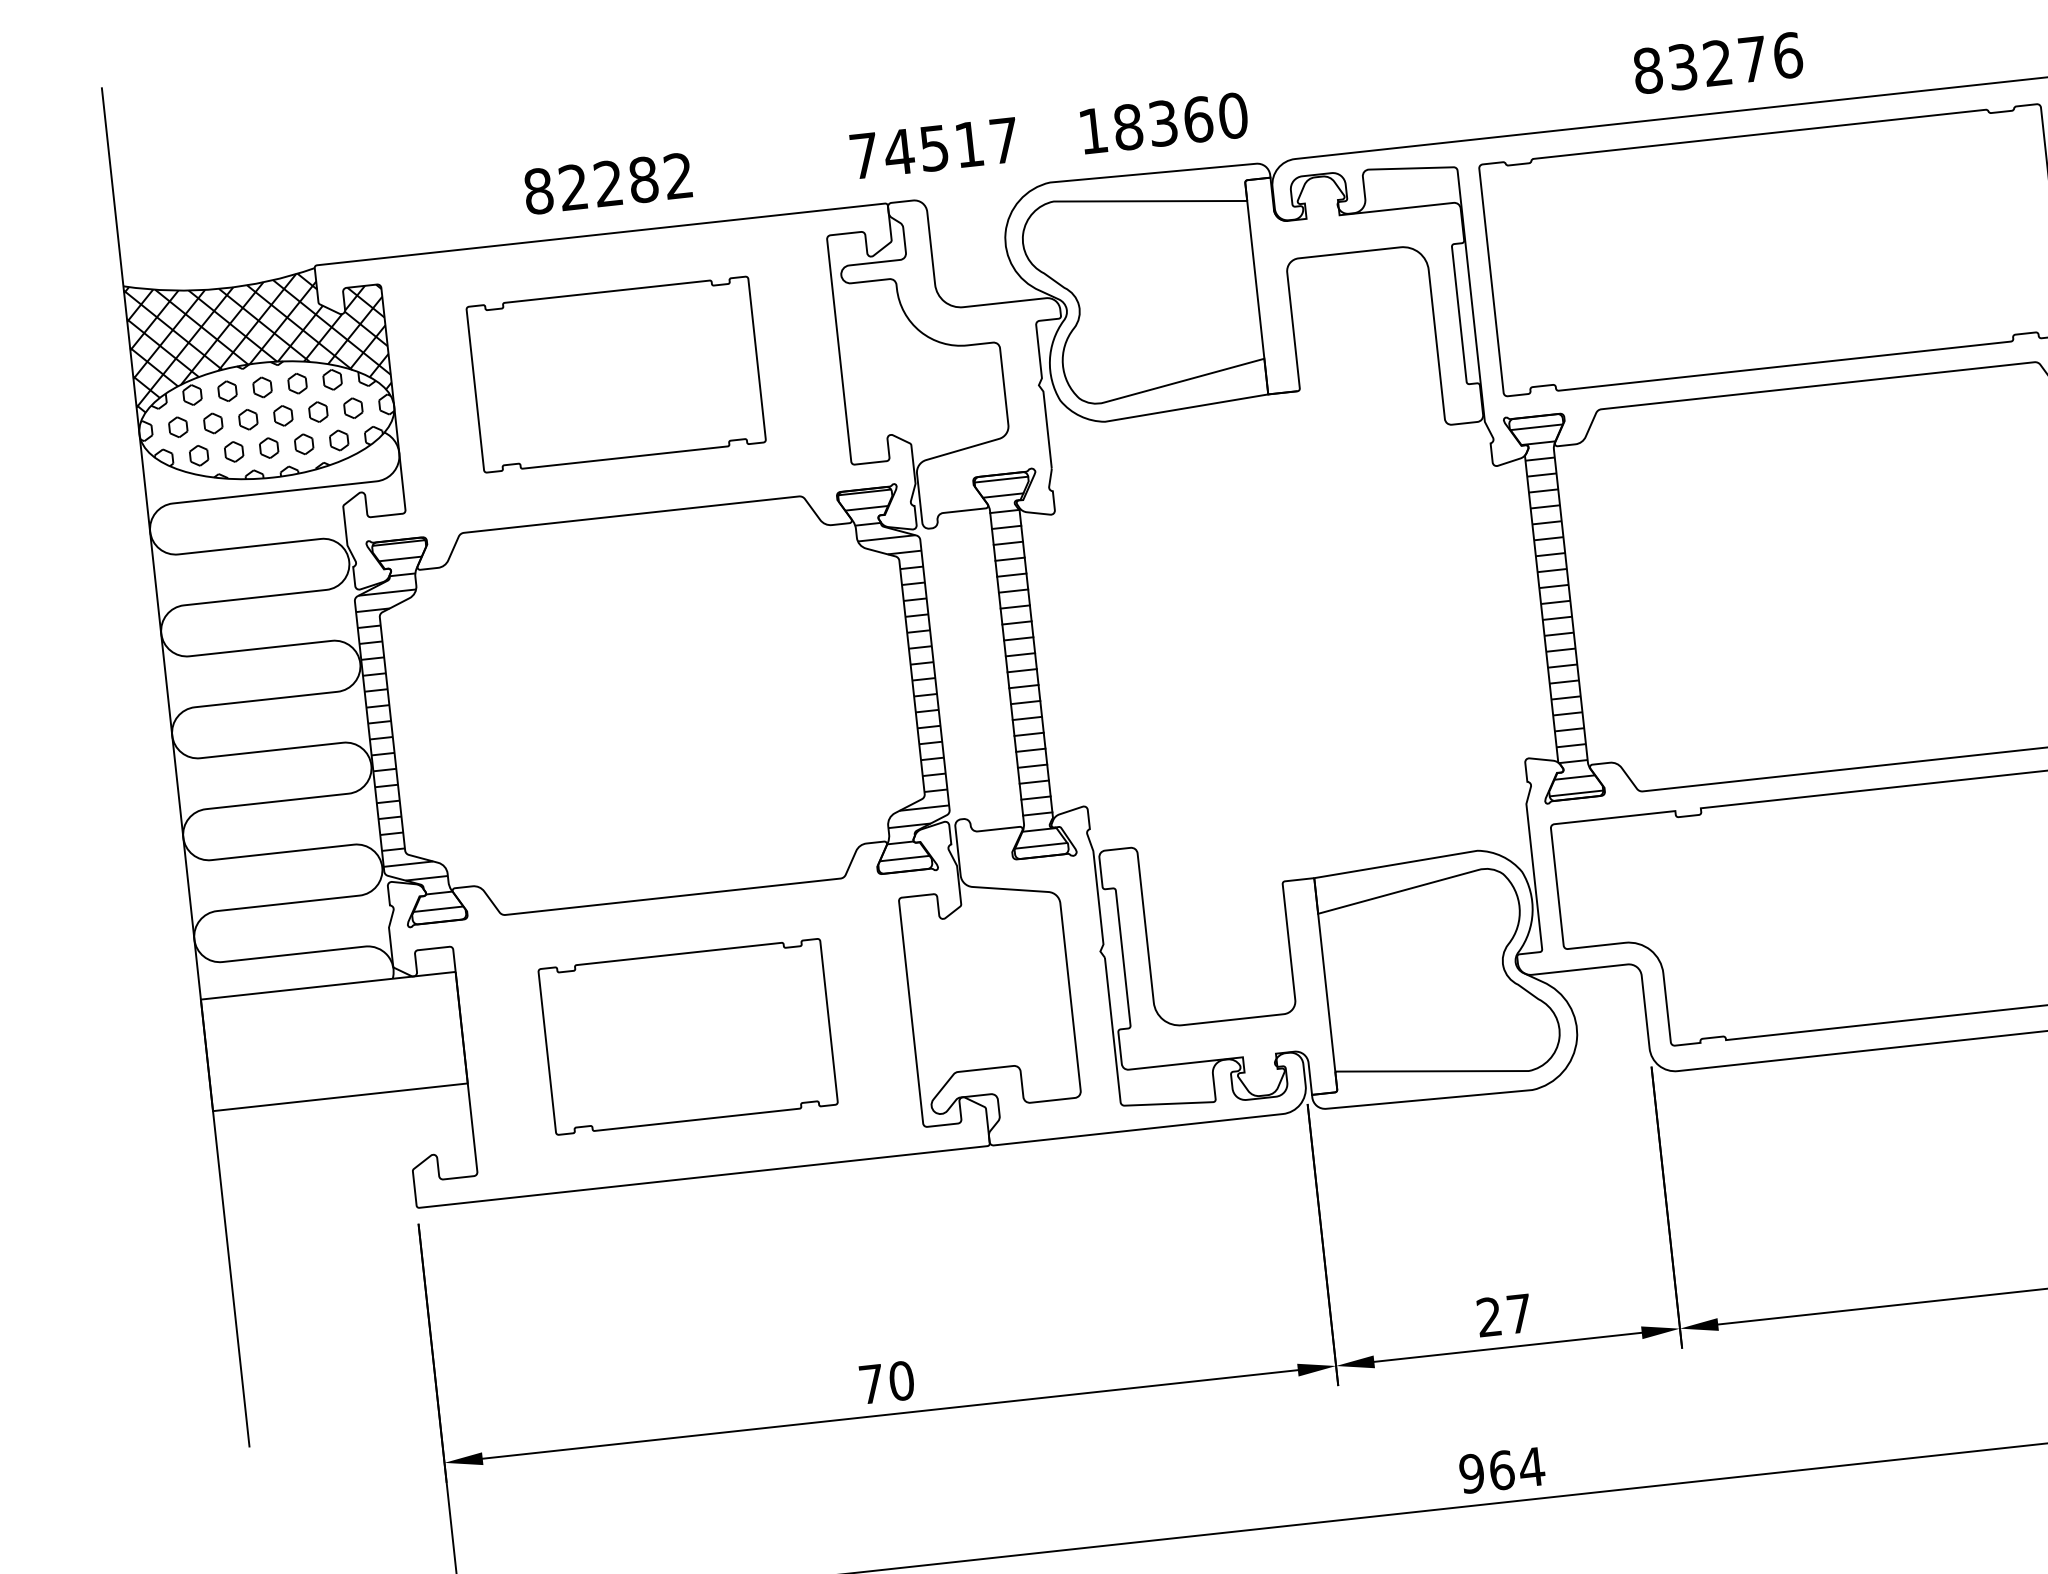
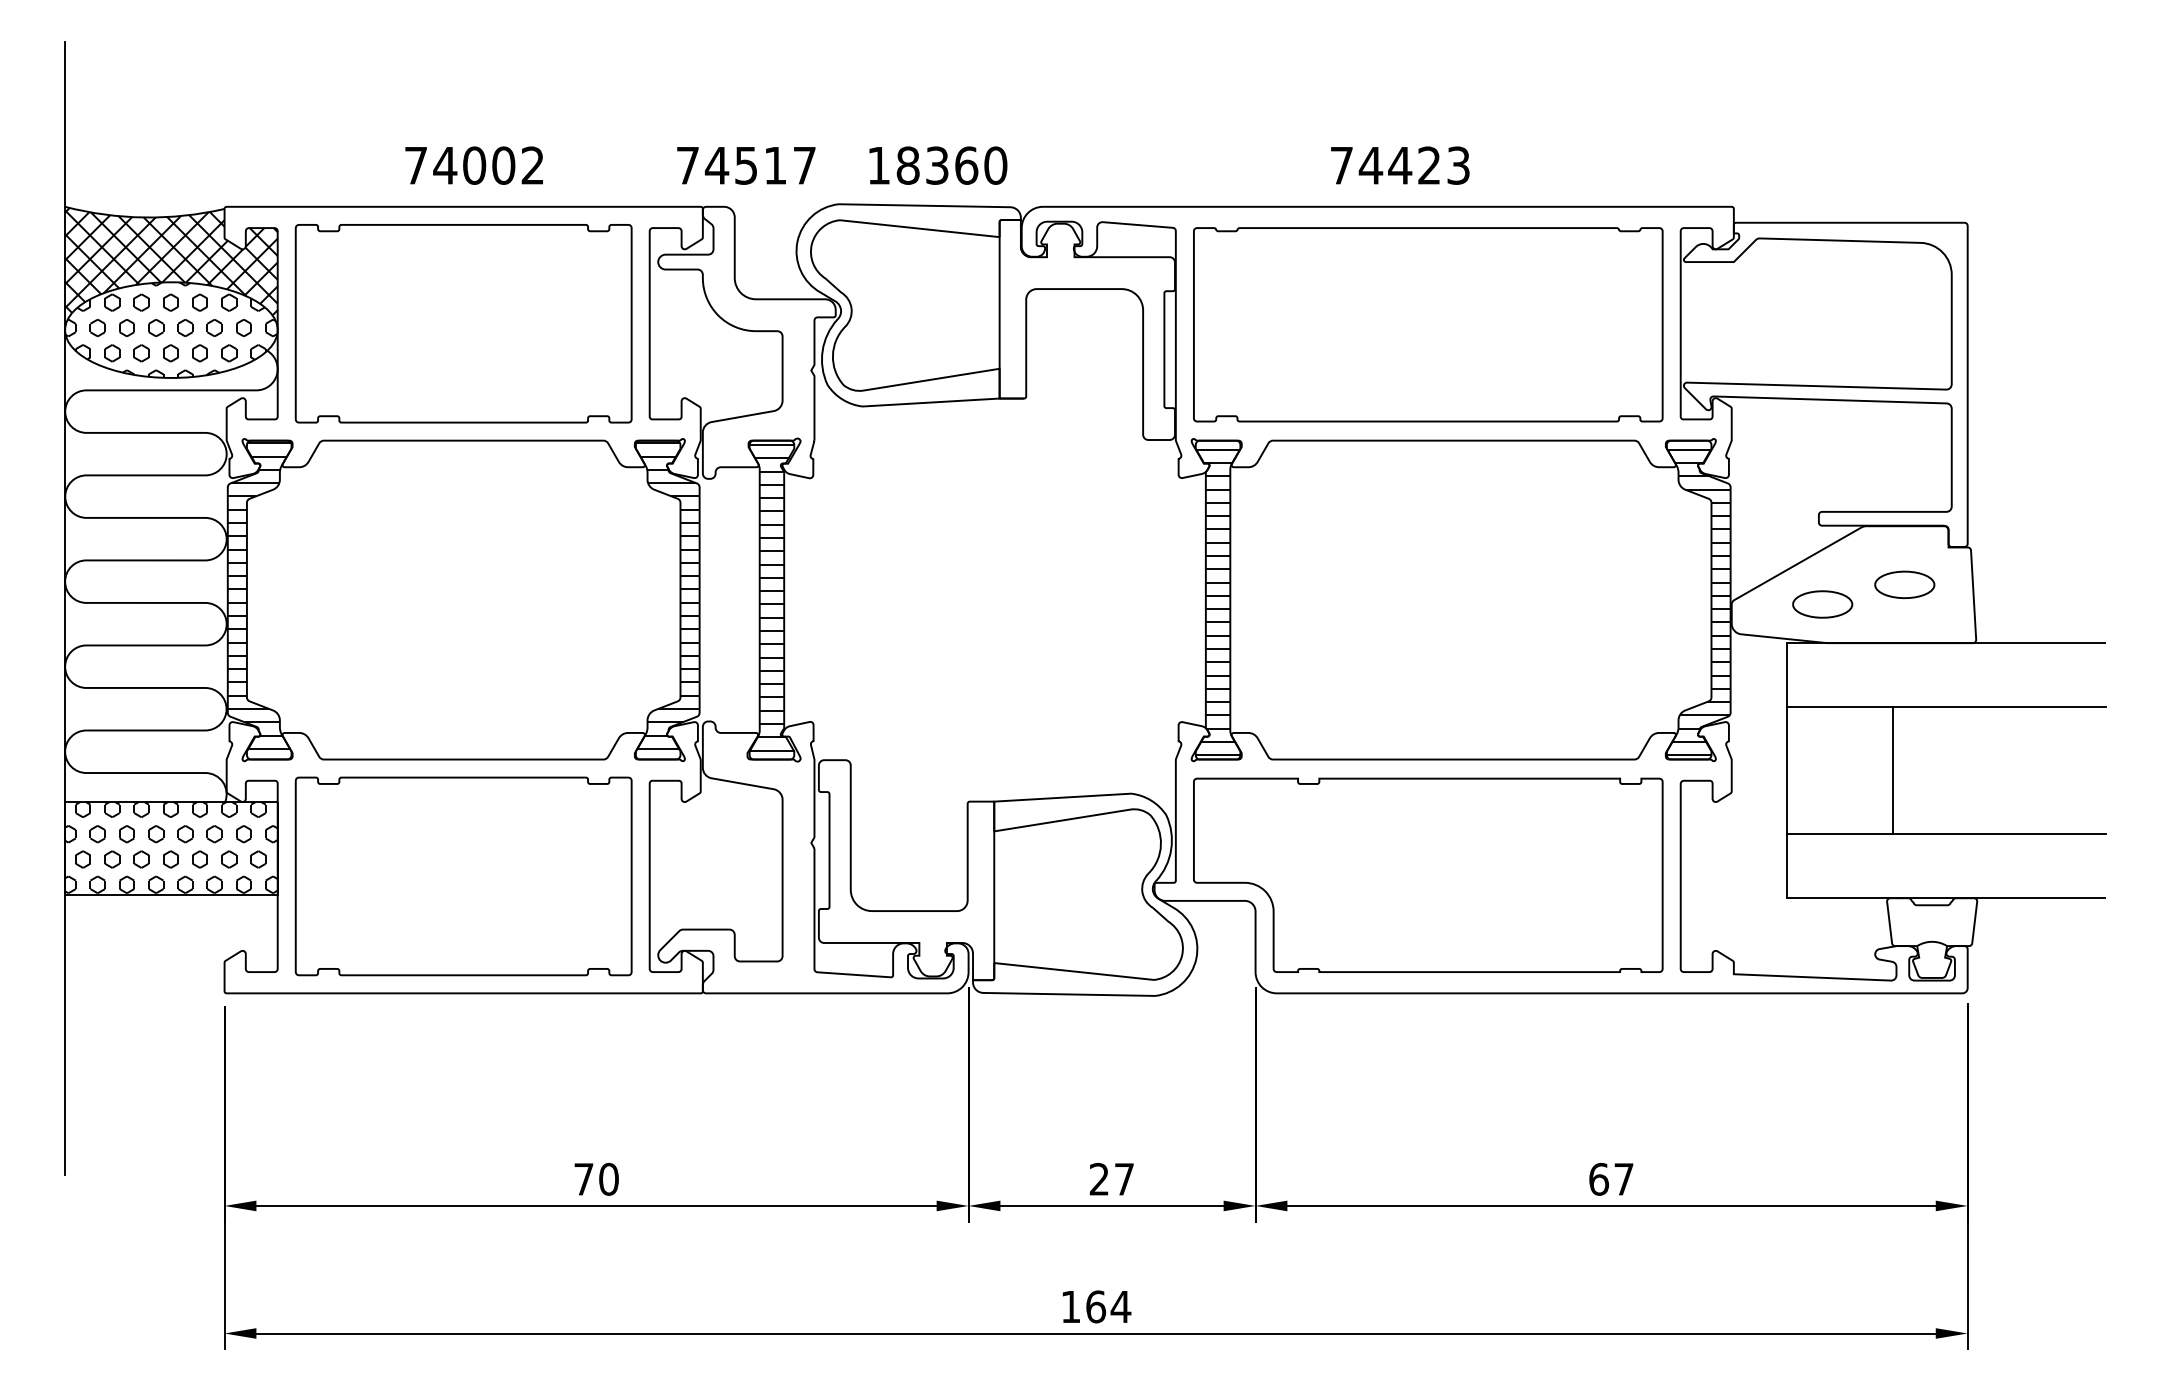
text: (1718, 62) -> (1400, 165), 83276 -> 74423
text: (590, 185) -> (459, 165), 82282 -> 74002
part: (615, 374) -> (463, 323), size x1.43
part: (687, 1036) -> (463, 876), size x1.43
hatch: (334, 1040) -> (171, 847), added
text: (1471, 1473) -> (1070, 1306), 964 -> 164

